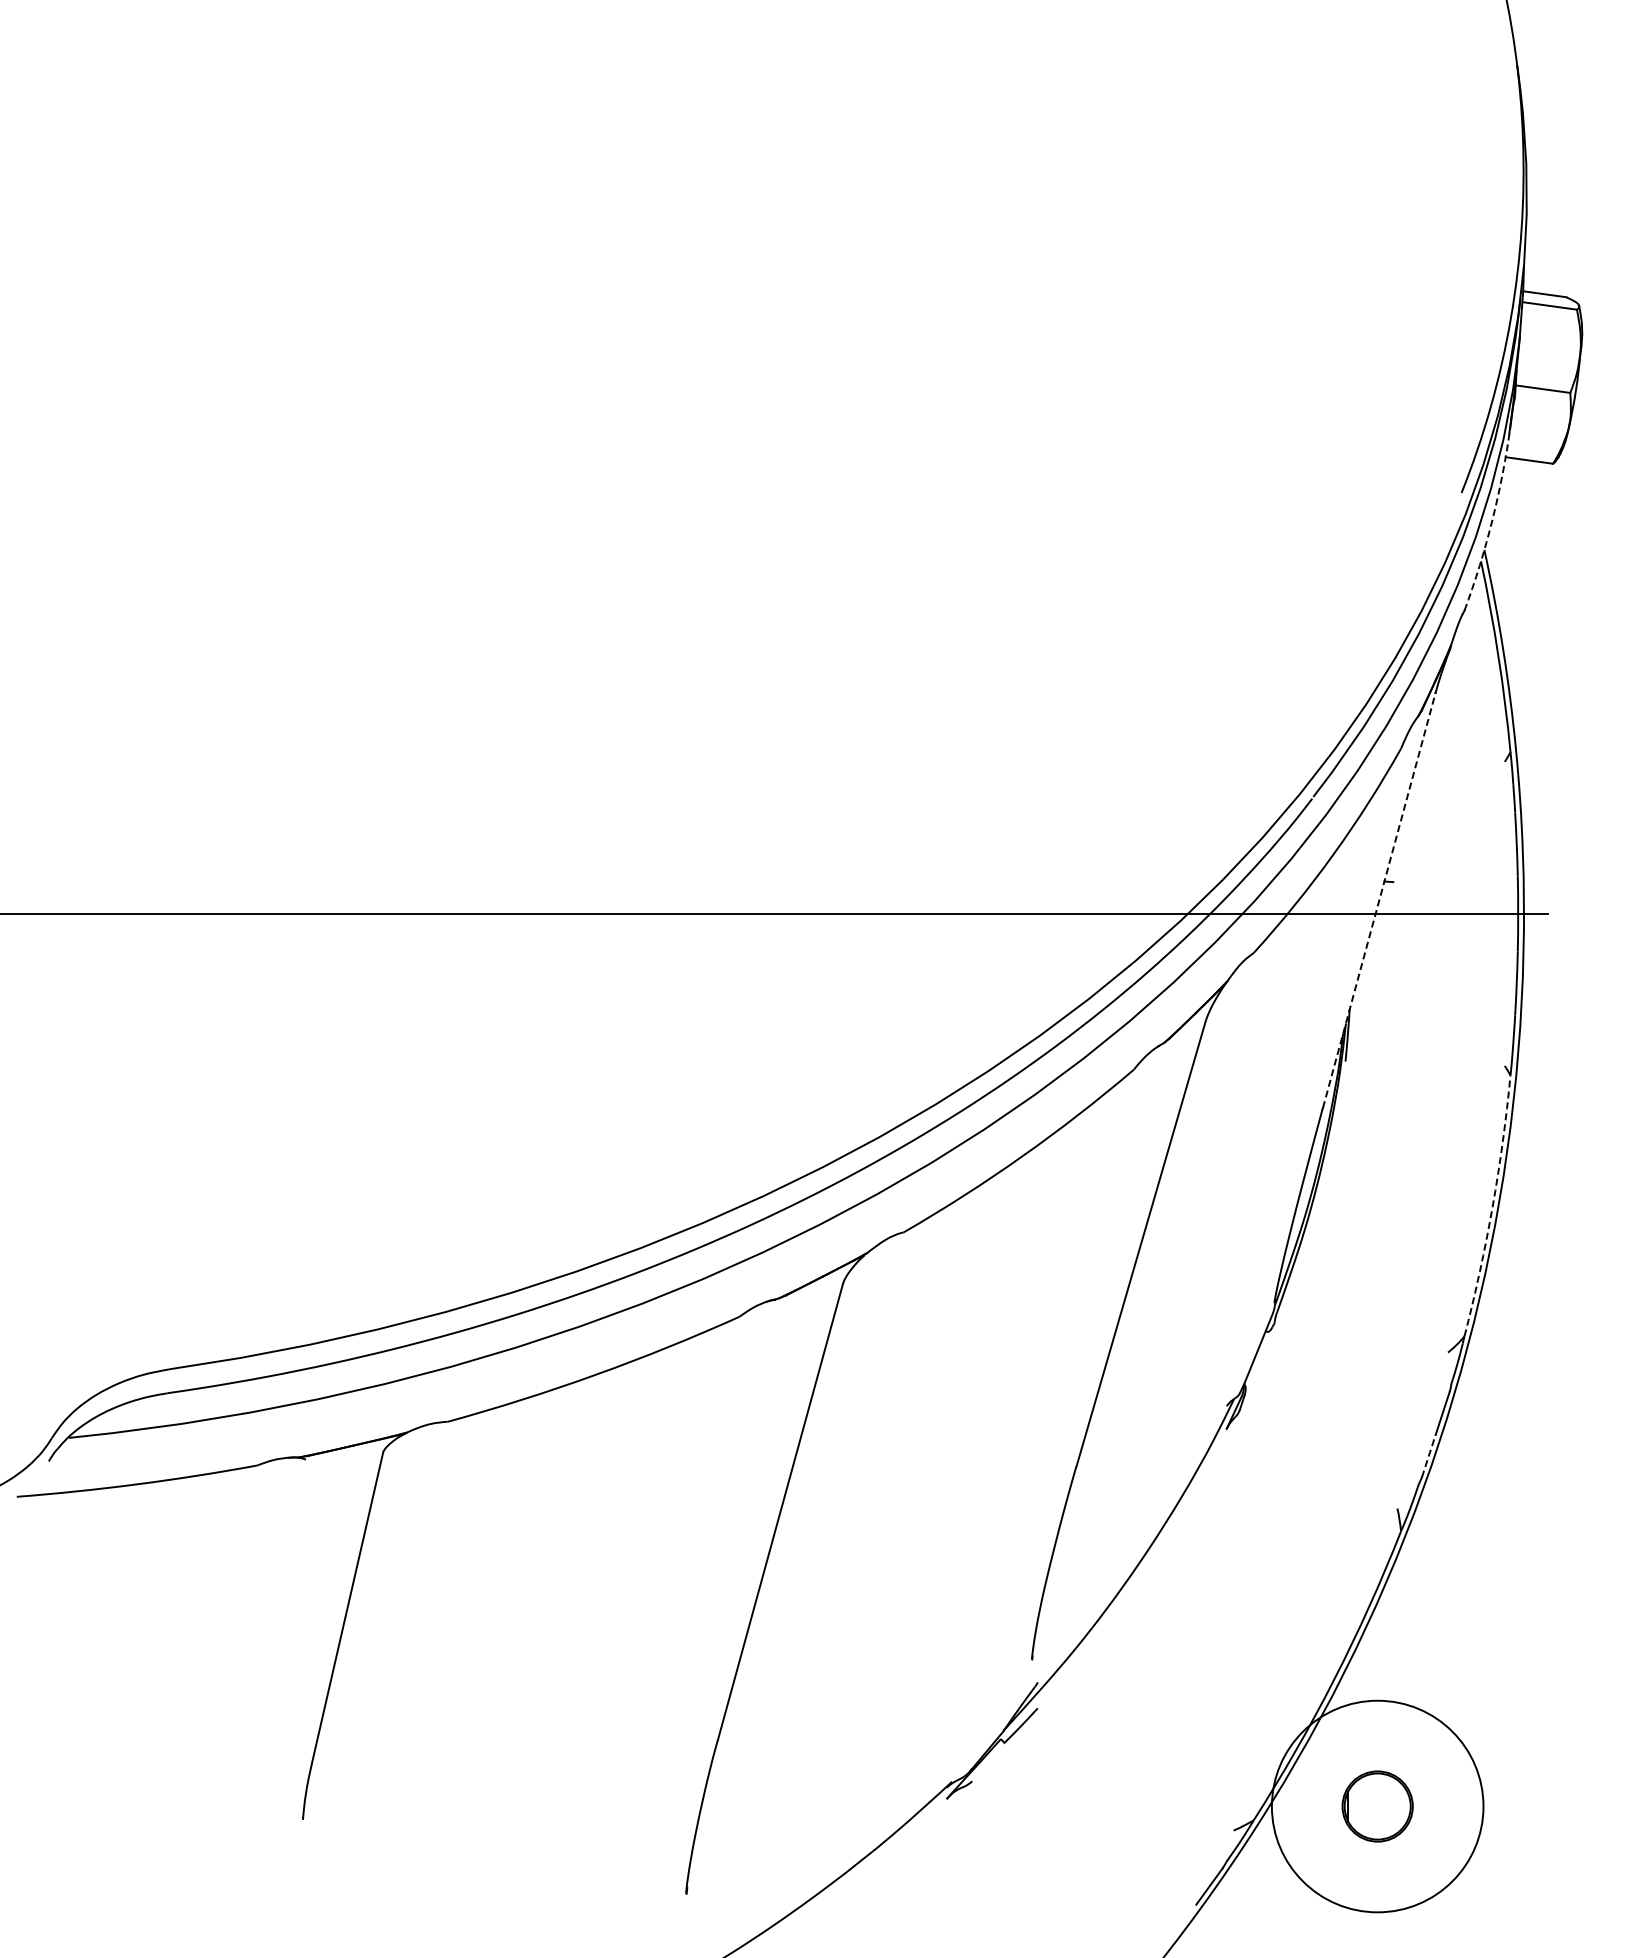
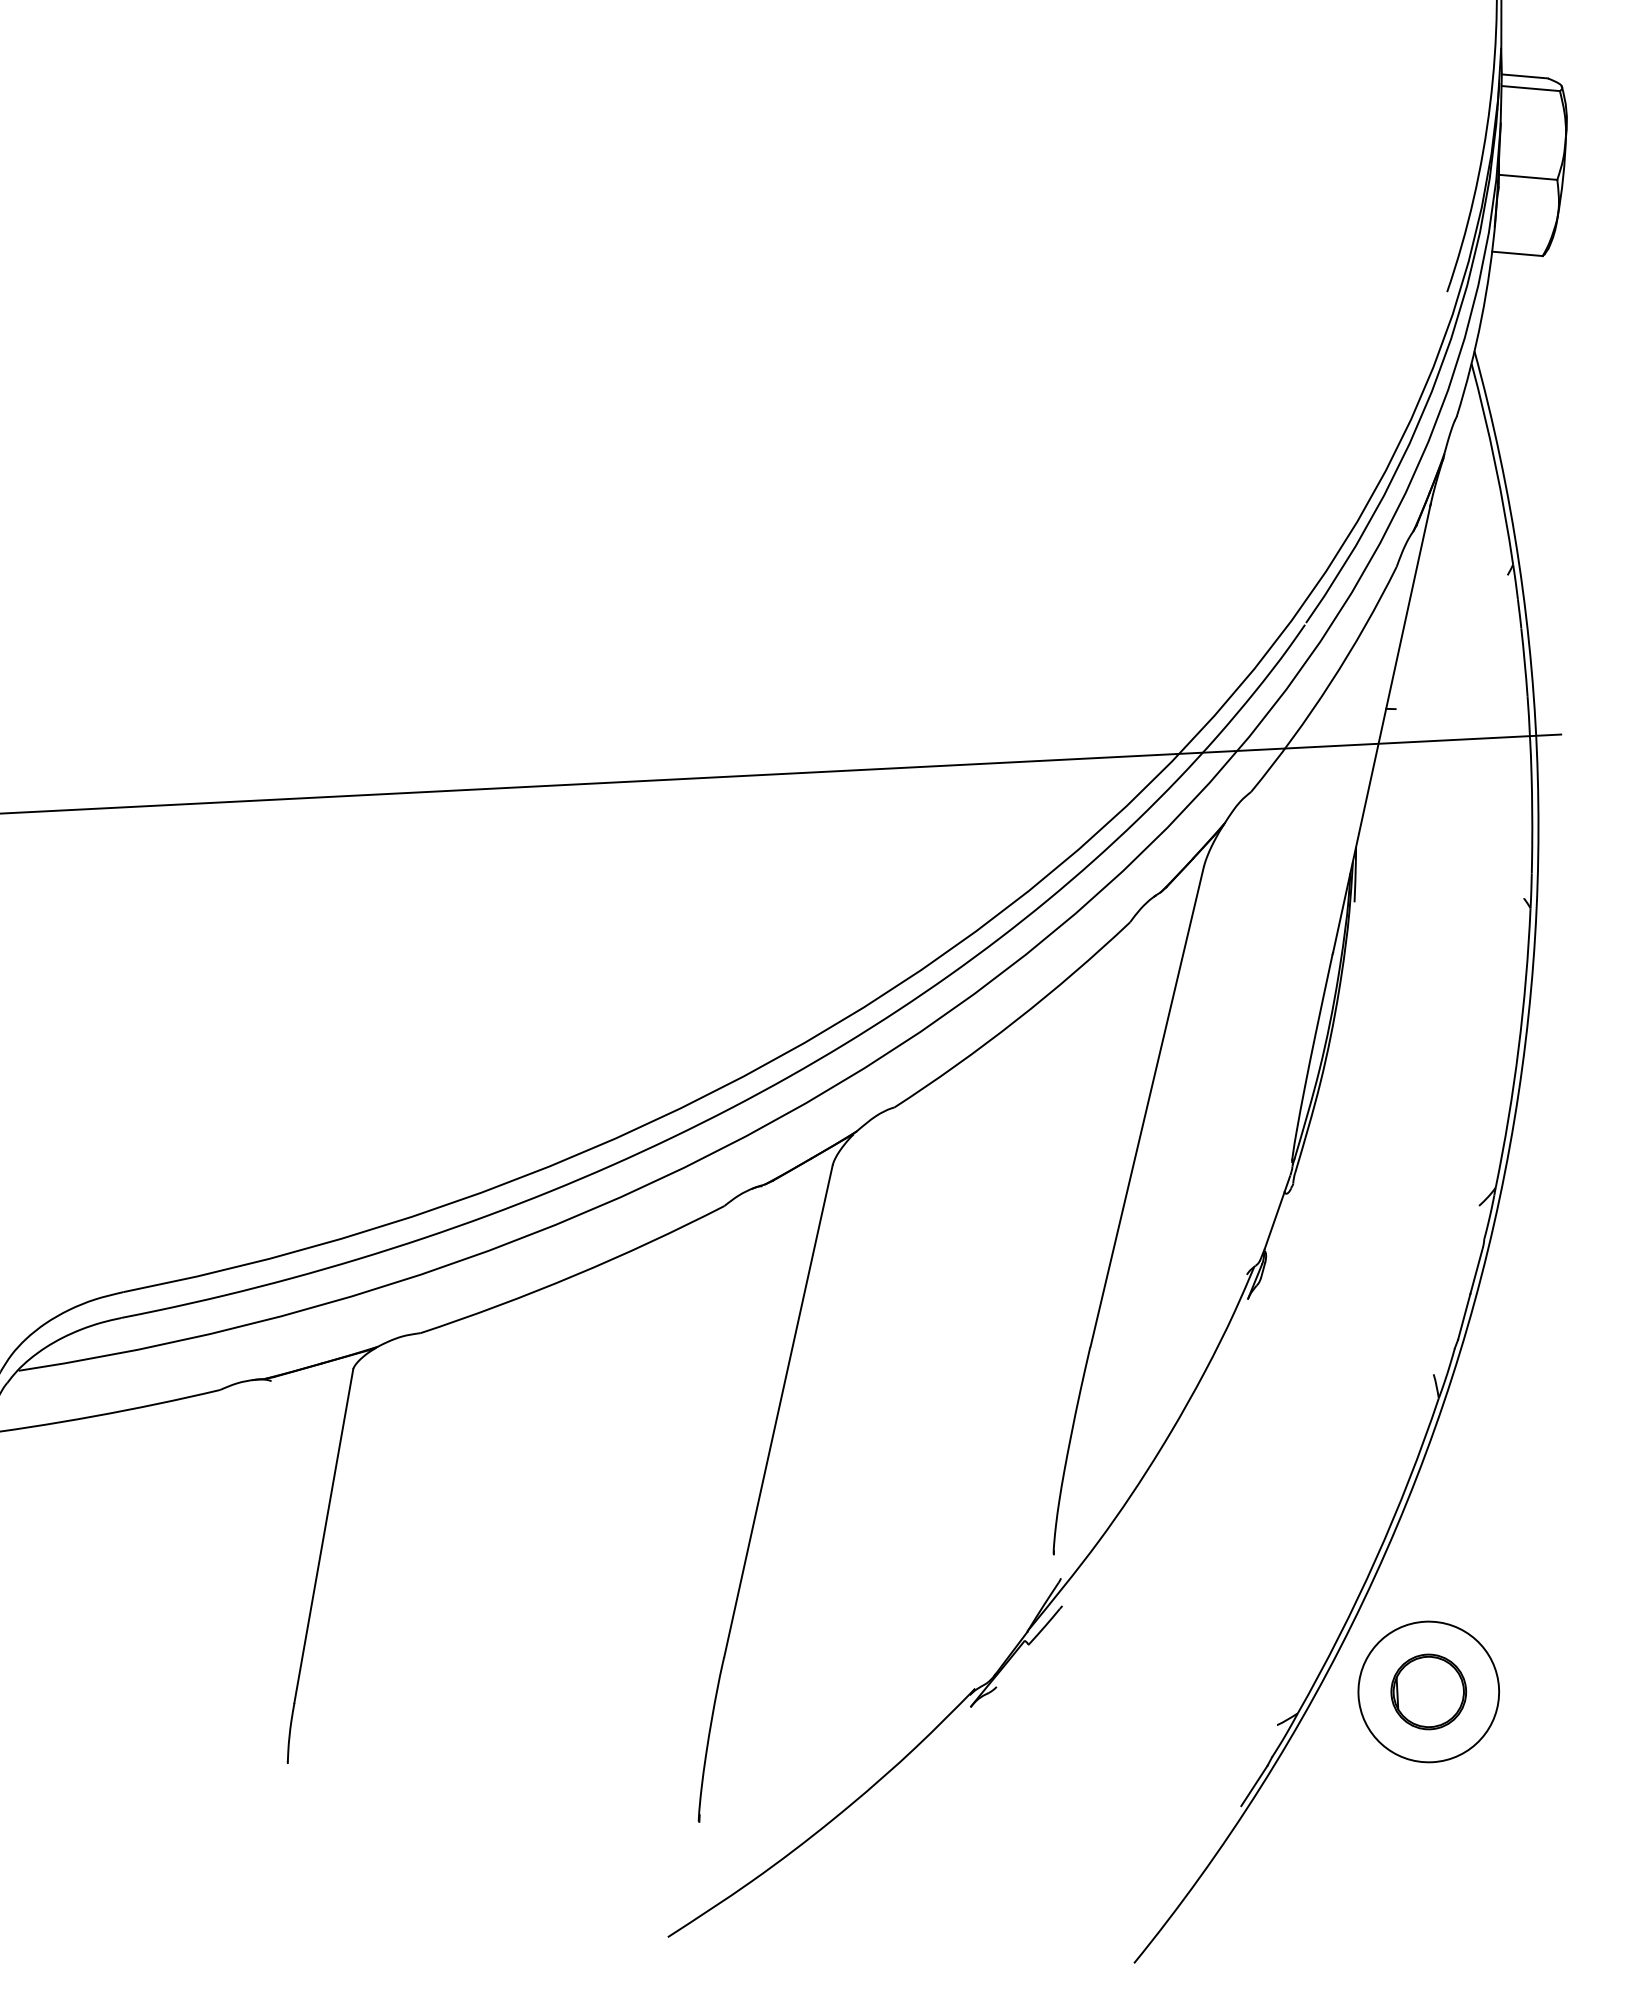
arc: (1492, 519) -> (1481, 318), dashed -> solid
line: (1379, 899) -> (1381, 728), dashed -> solid
arc: (1492, 1206) -> (1518, 1048), dashed -> solid
line: (1428, 1455) -> (1463, 1316), dashed -> solid
circle: (1377, 1806) -> (1428, 1691), size x0.62

